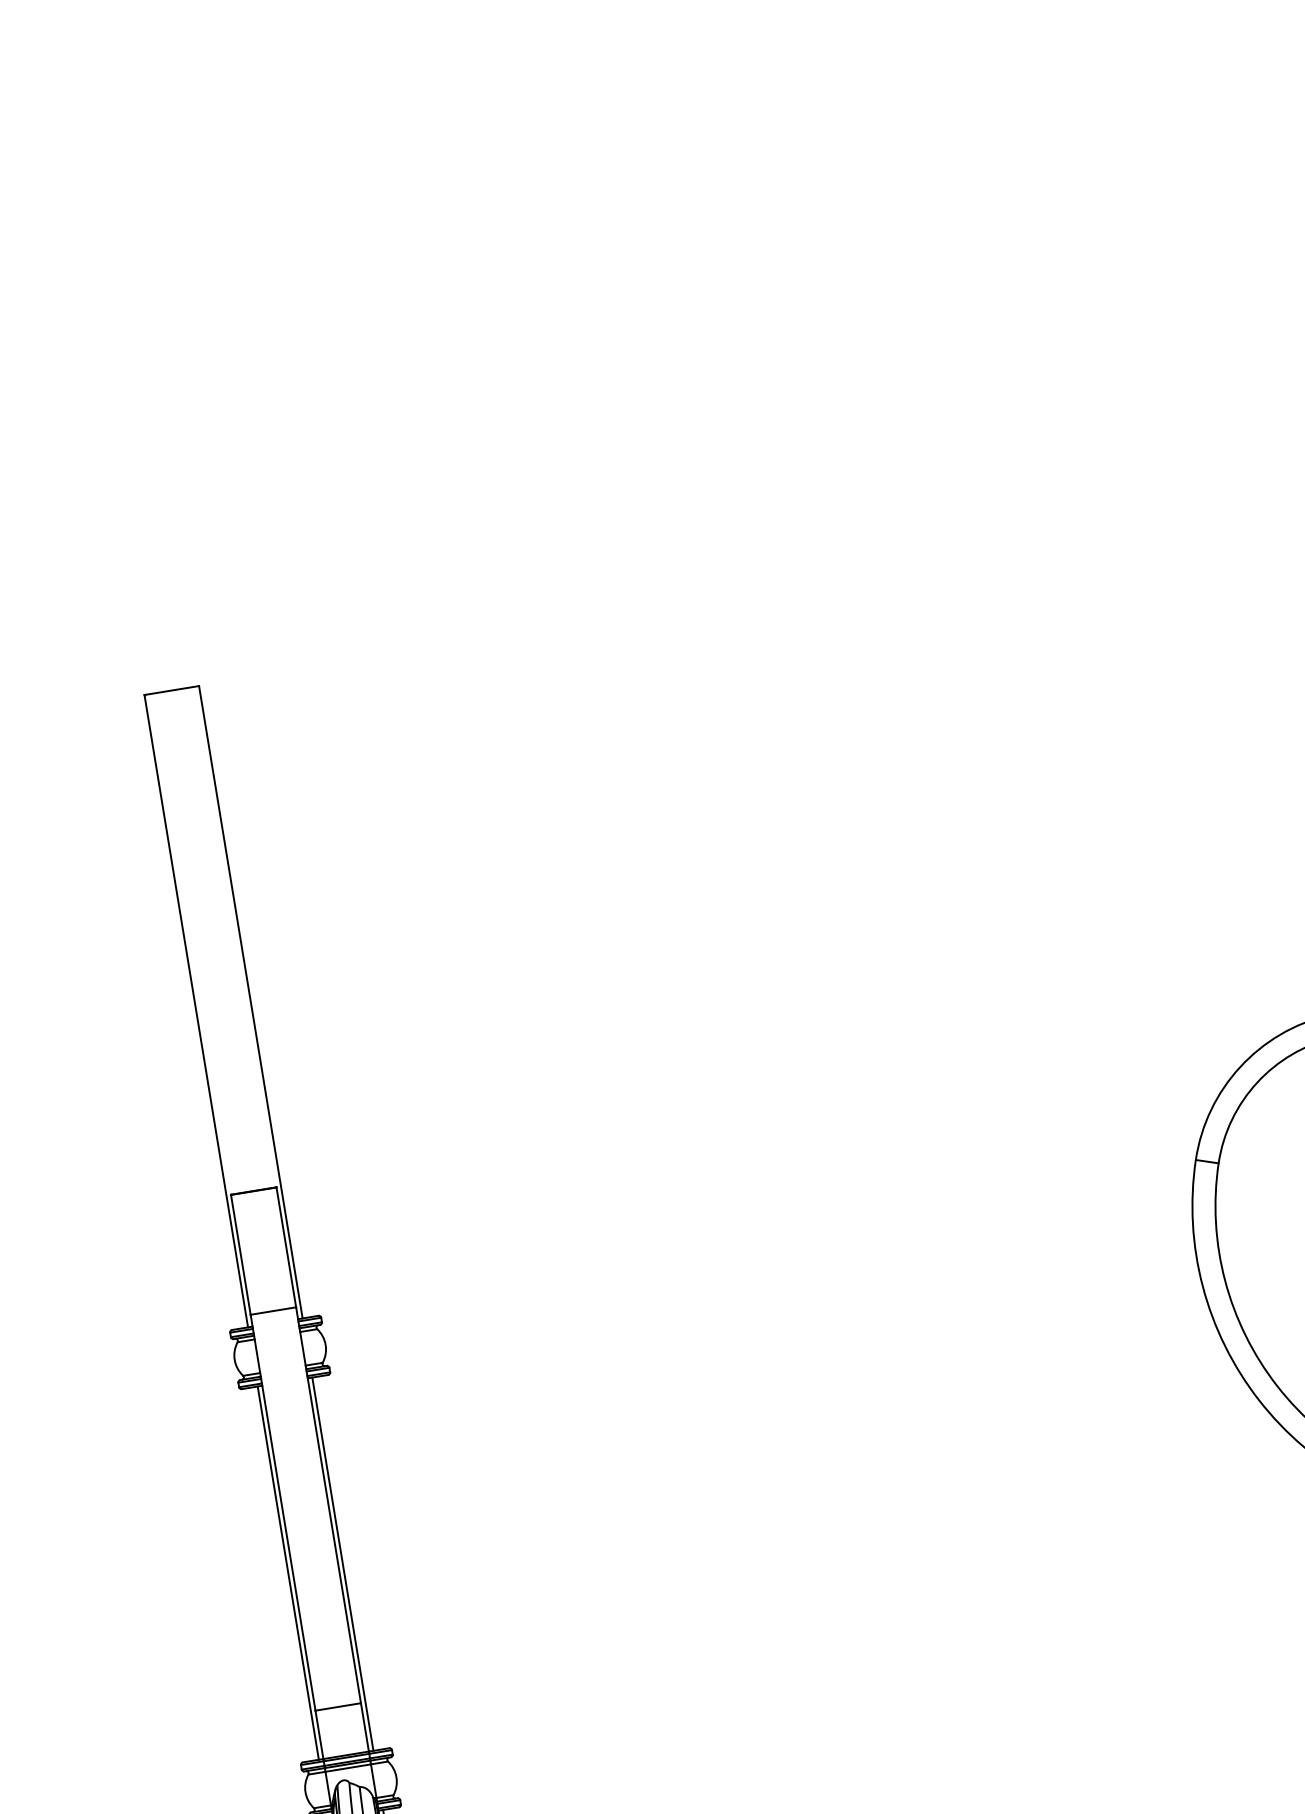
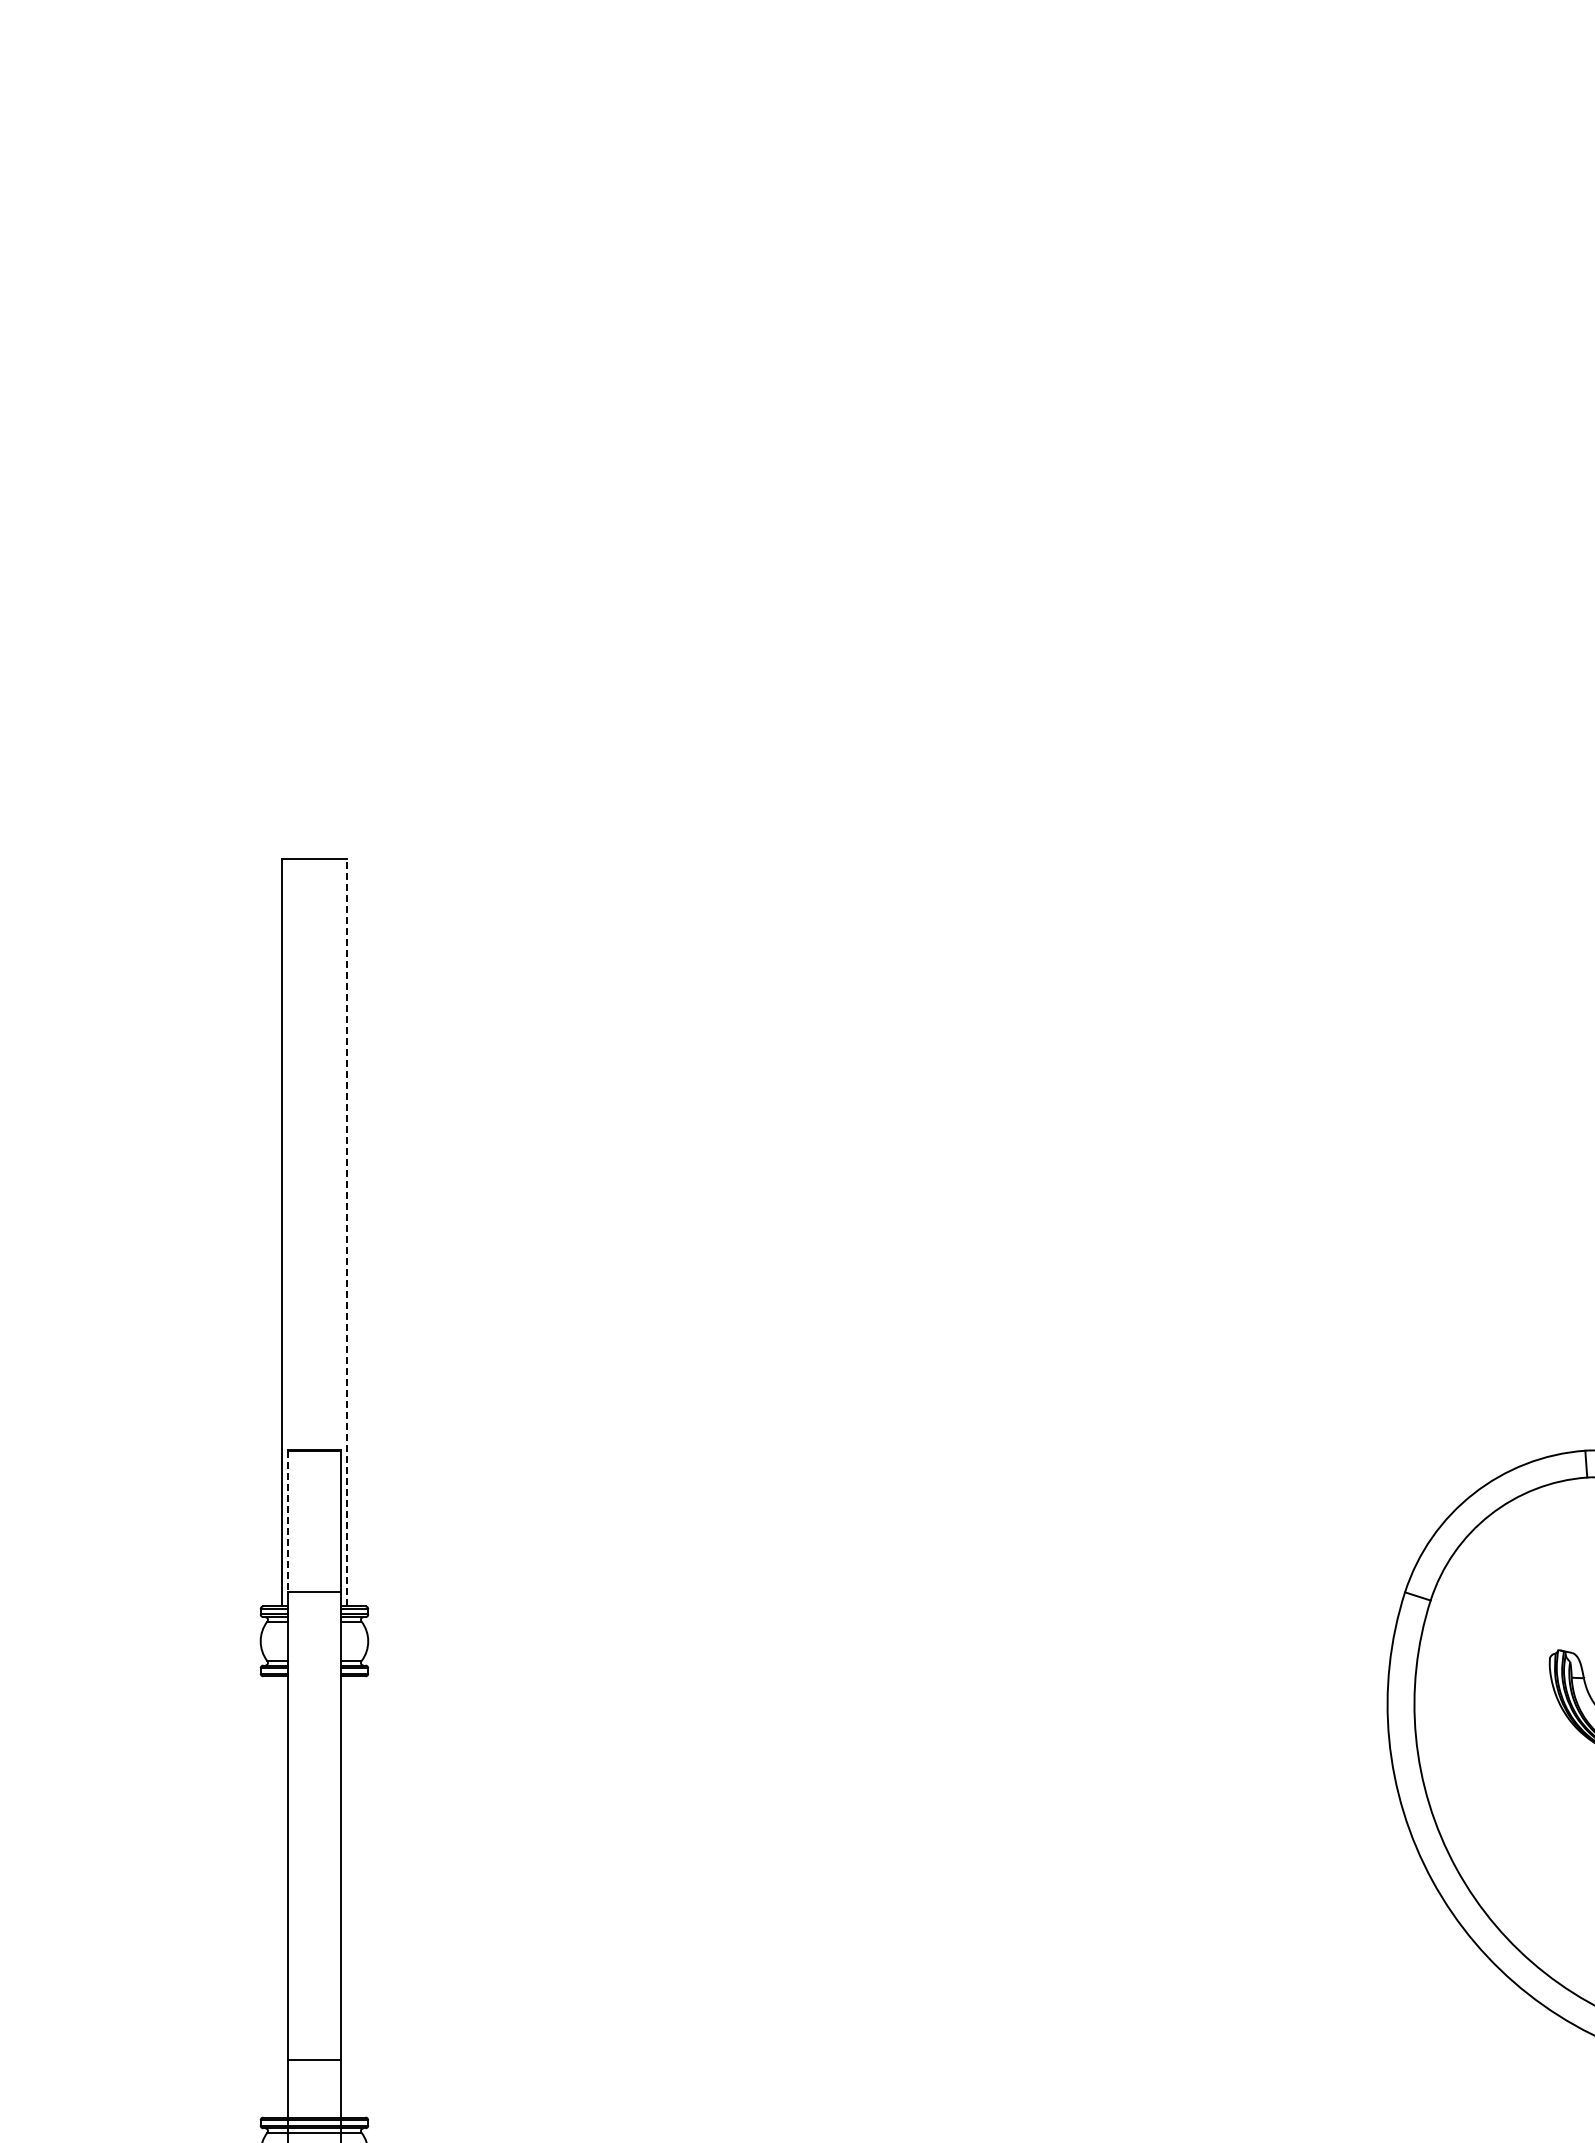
line: (250, 1002) -> (346, 1232), solid -> dashed
line: (240, 1254) -> (287, 1521), solid -> dashed
line: (342, 1563) -> (346, 1896), removed
line: (288, 1572) -> (282, 1896), removed

